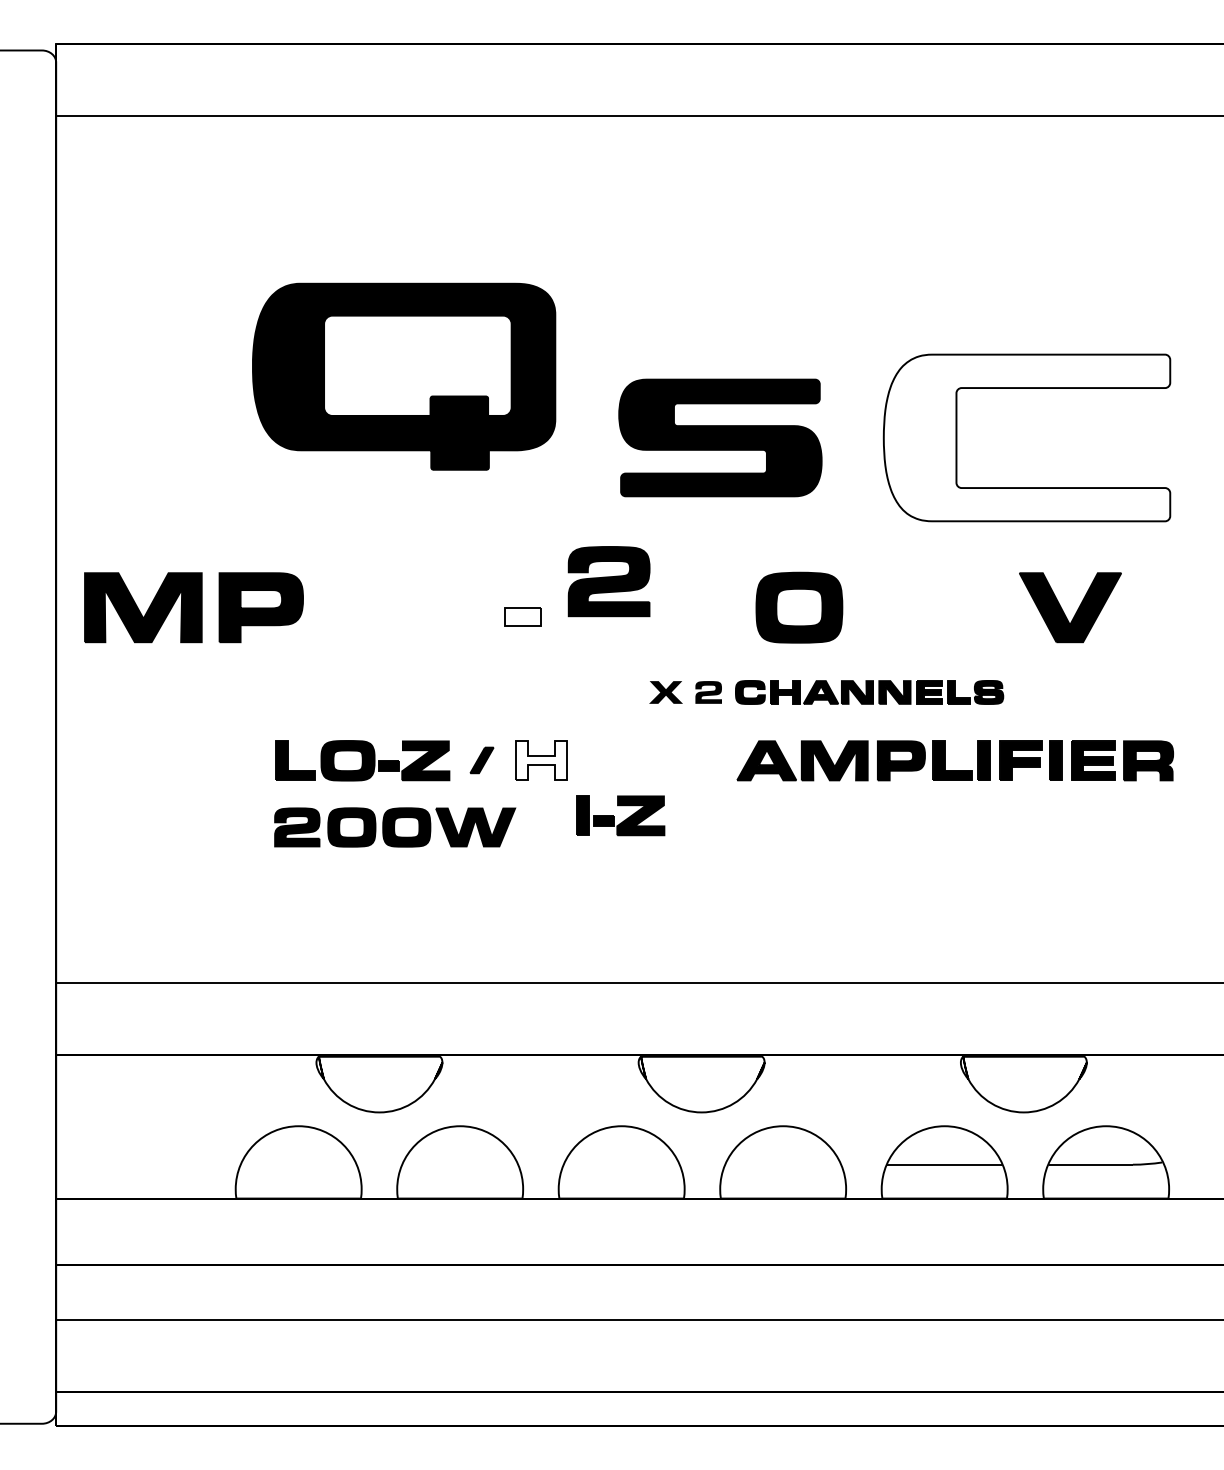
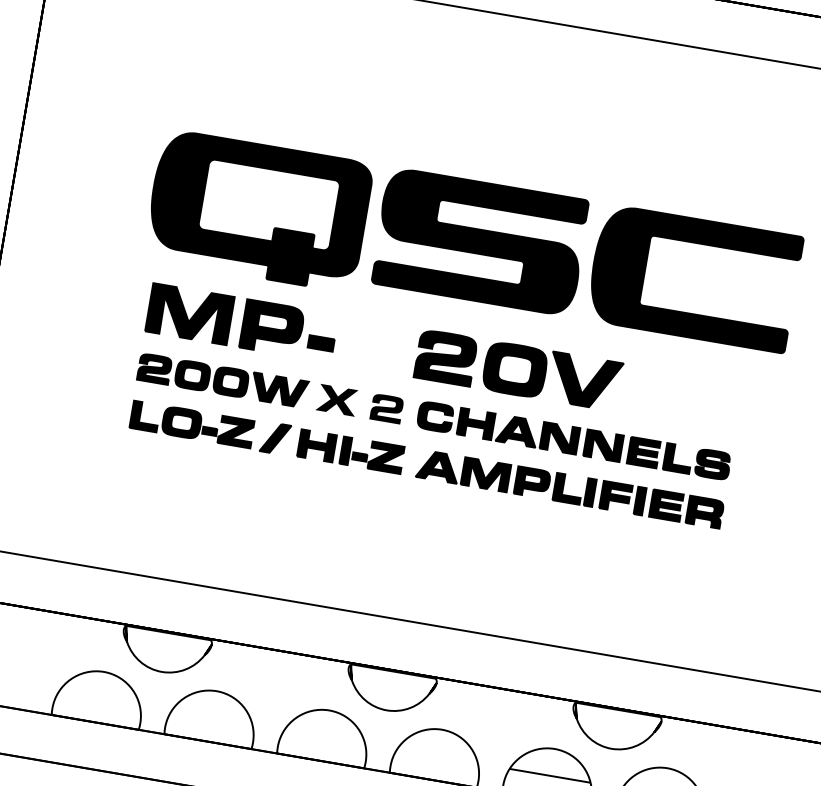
part: (404, 376) -> (258, 210), moved
part: (720, 437) -> (480, 241), size x1.43
fill: (1026, 437) -> (693, 278), added
part: (608, 581) -> (445, 357), moved
part: (193, 607) -> (224, 320), moved
part: (1076, 610) -> (588, 384), moved
fill: (522, 617) -> (320, 343), added
part: (826, 692) -> (523, 432), size x1.67
part: (481, 760) -> (275, 438), size x1.67
fill: (541, 760) -> (316, 445), added
part: (945, 760) -> (563, 487), moved
part: (620, 815) -> (372, 455), moved
part: (395, 827) -> (223, 380), moved

